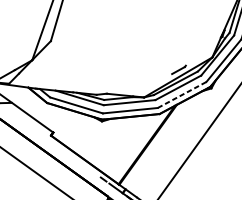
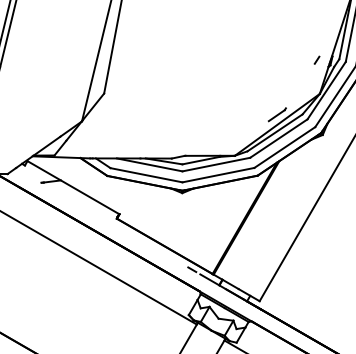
line: (212, 31) -> (316, 59), added
line: (181, 94) -> (284, 147), dashed -> solid

